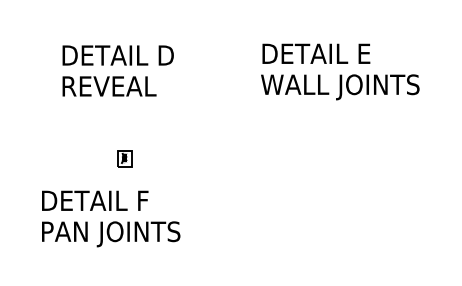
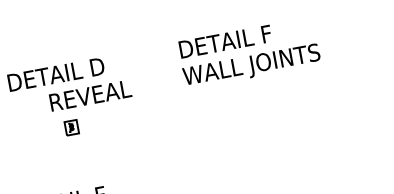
text: (365, 53) -> (268, 33), DETAIL E -> DETAIL F
text: (109, 86) -> (90, 95), moved
part: (124, 158) -> (71, 127), moved

